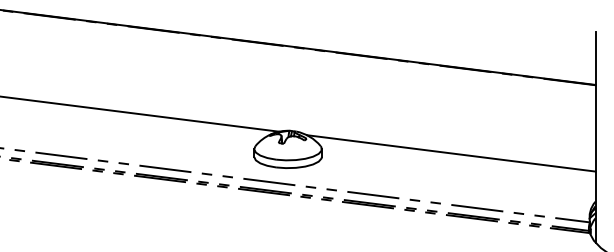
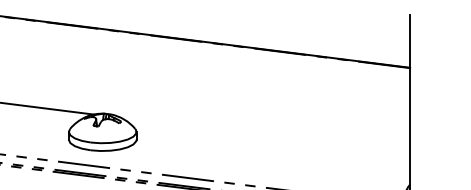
line: (450, 153) -> (265, 136), removed

